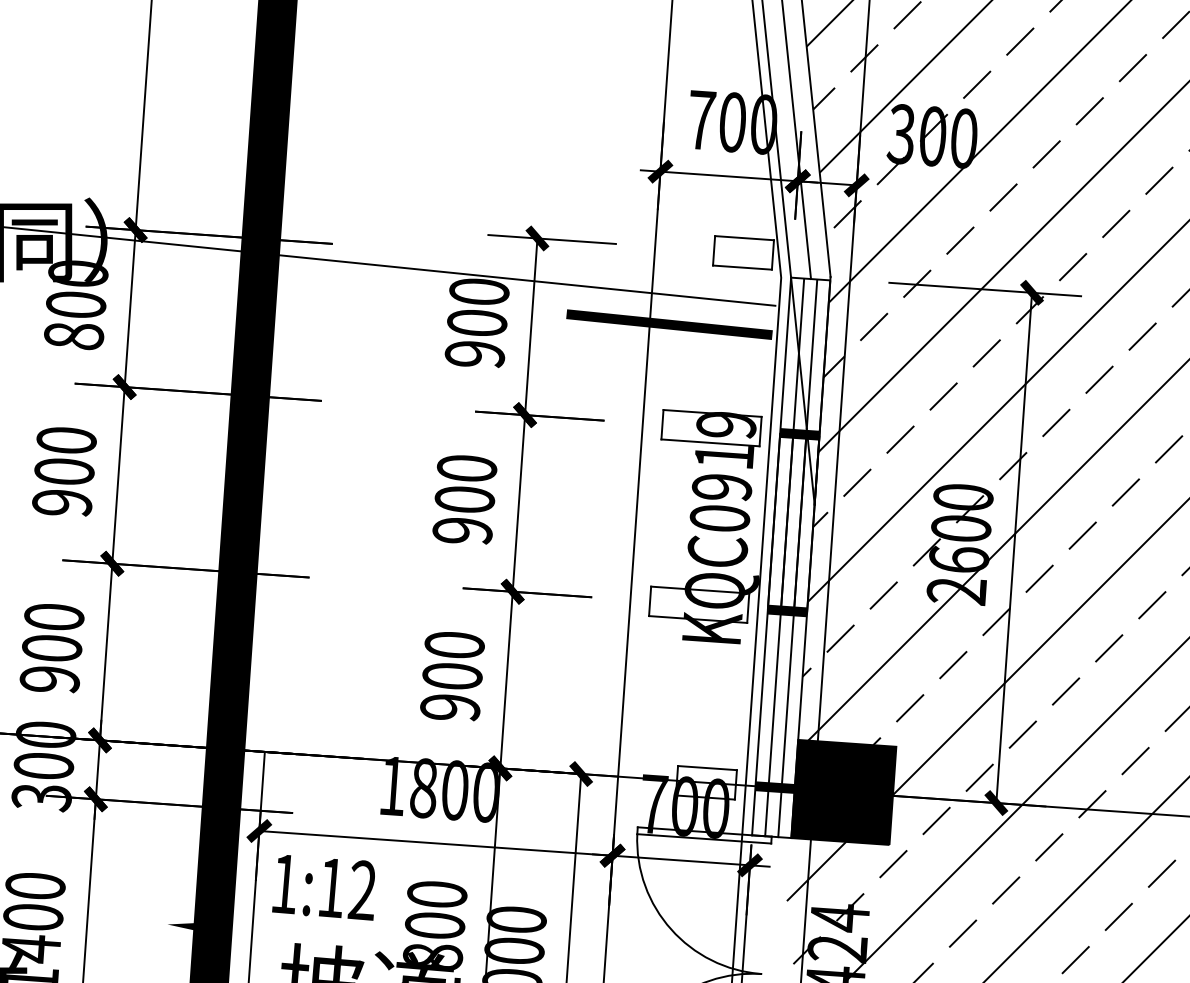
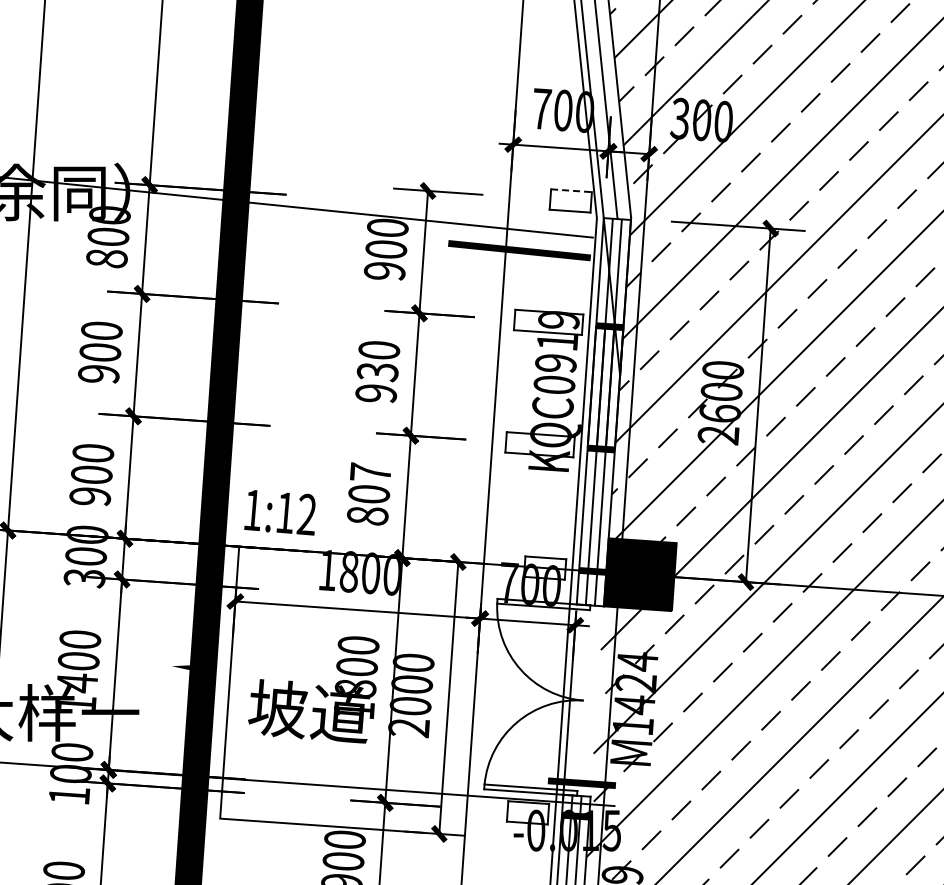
line: (745, 237) -> (572, 190), solid -> dashed
text: (464, 500) -> (377, 372), 900 -> 930
text: (451, 675) -> (368, 493), 900 -> 807
text: (323, 887) -> (279, 512), moved

